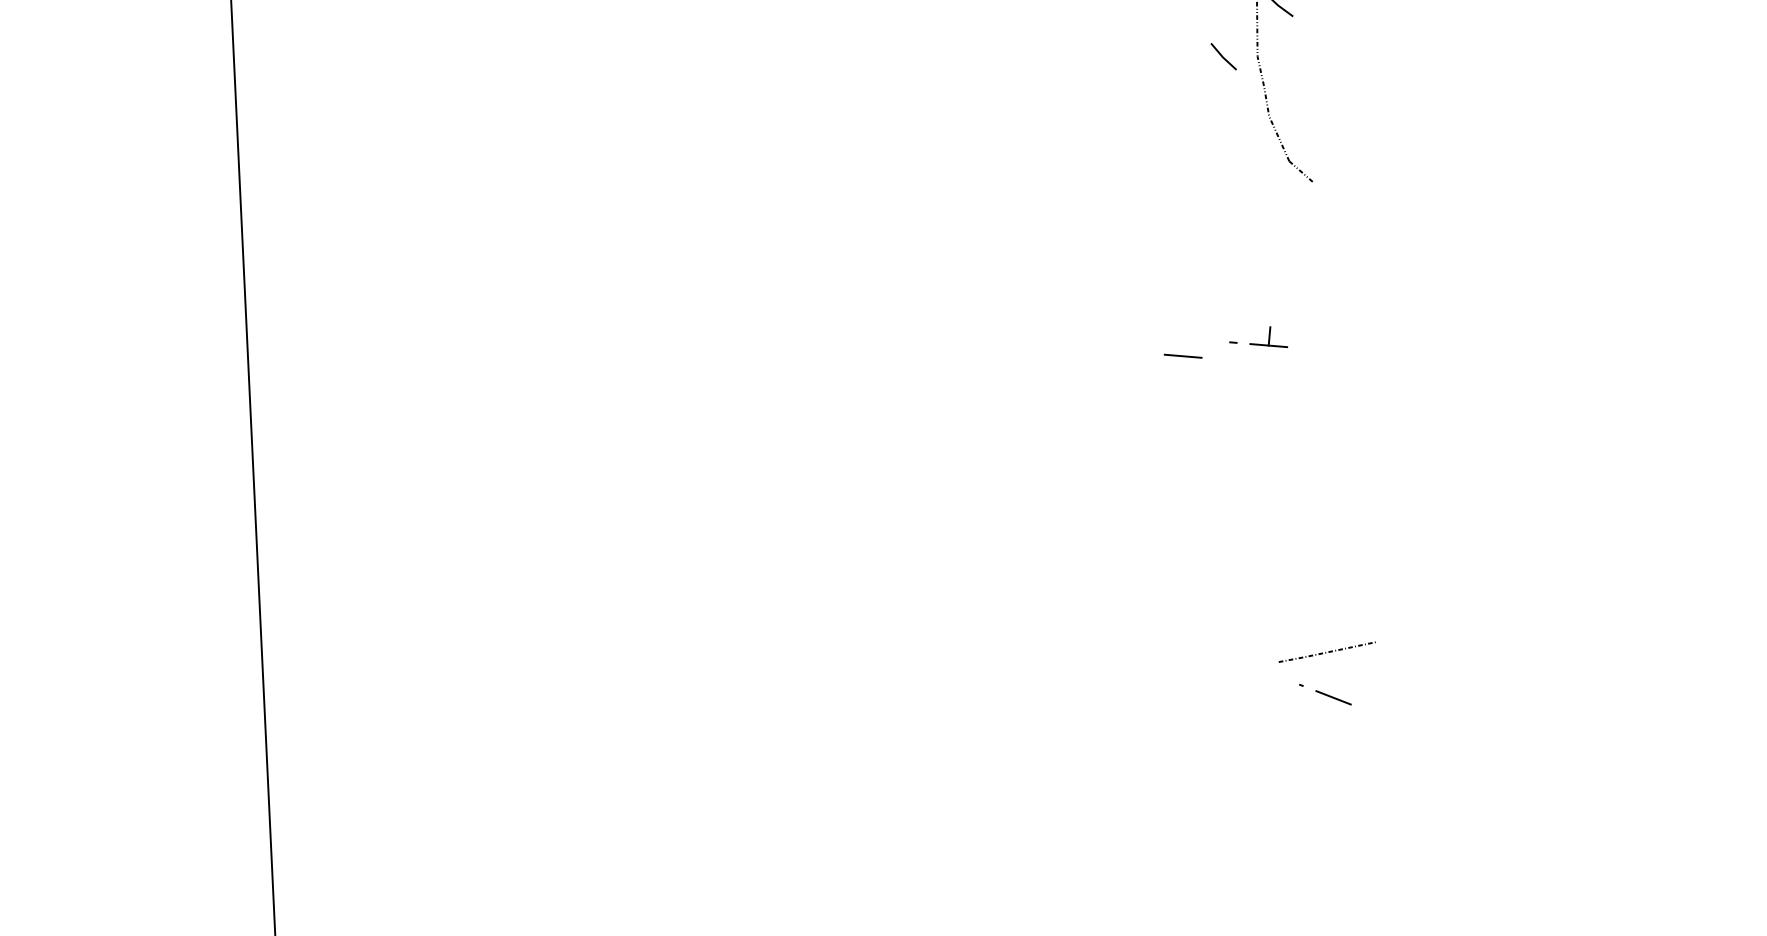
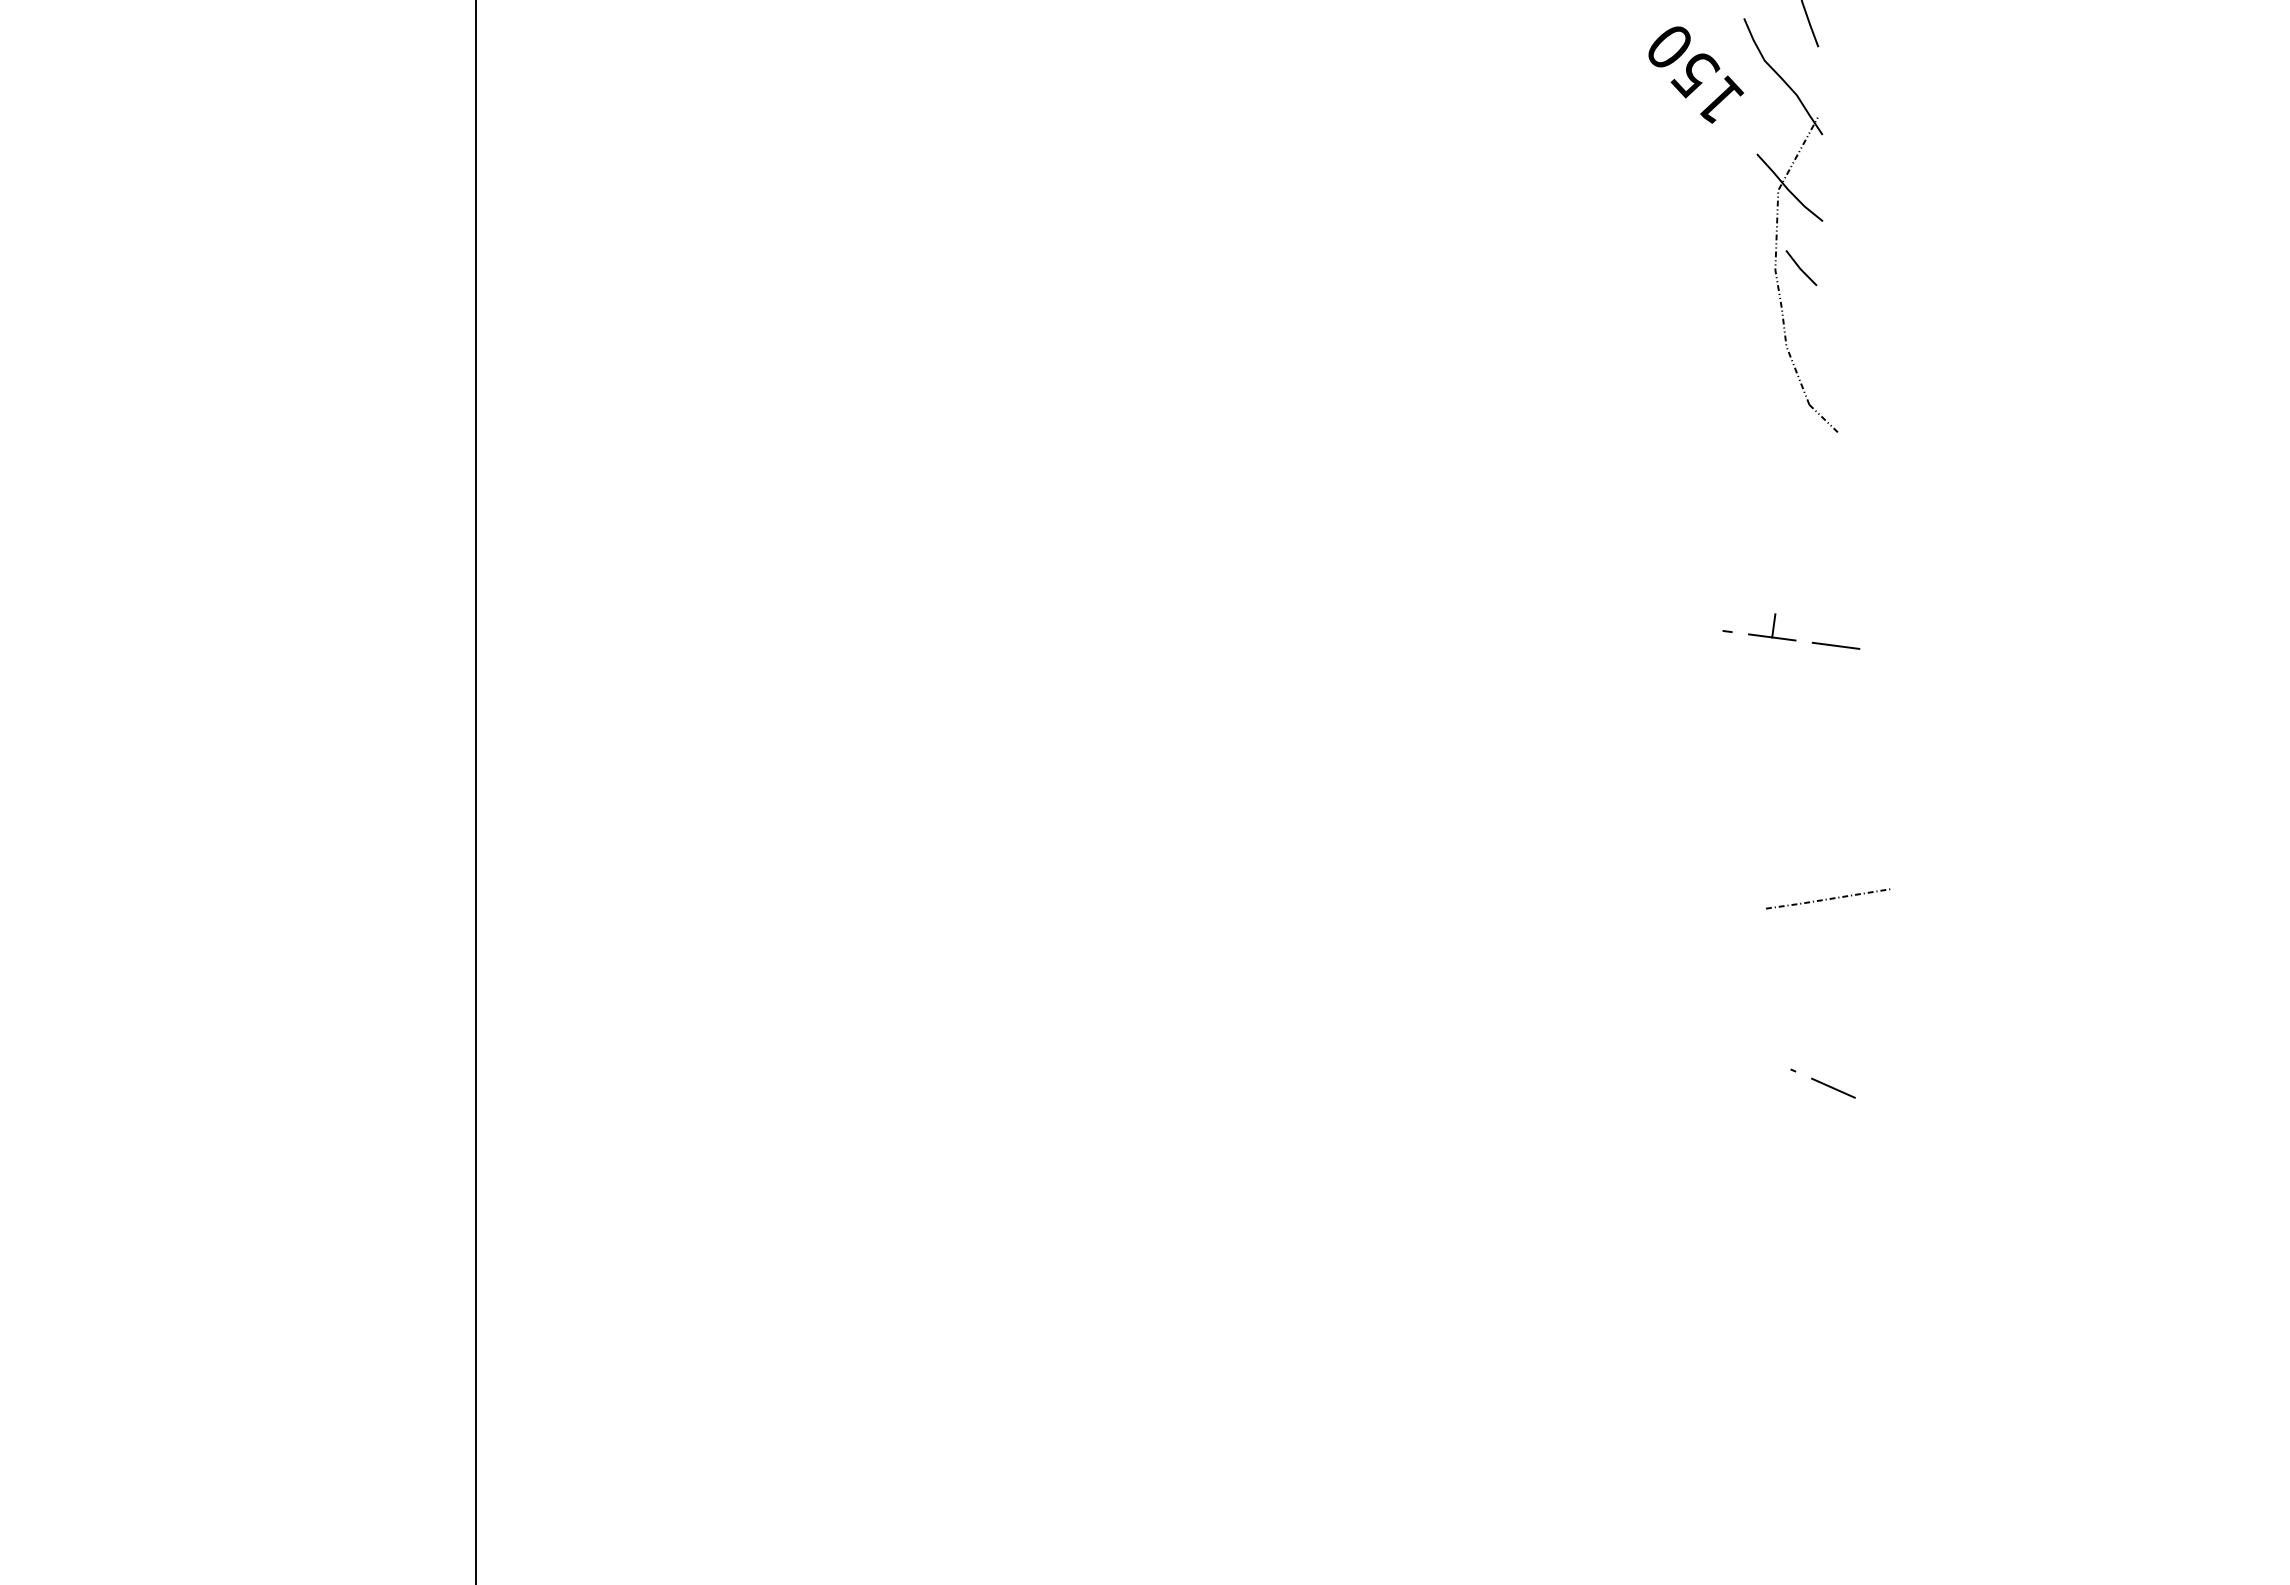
line: (1223, 56) -> (1801, 268), moved
line: (1182, 356) -> (1835, 645), moved
line: (1328, 651) -> (1829, 898), moved

